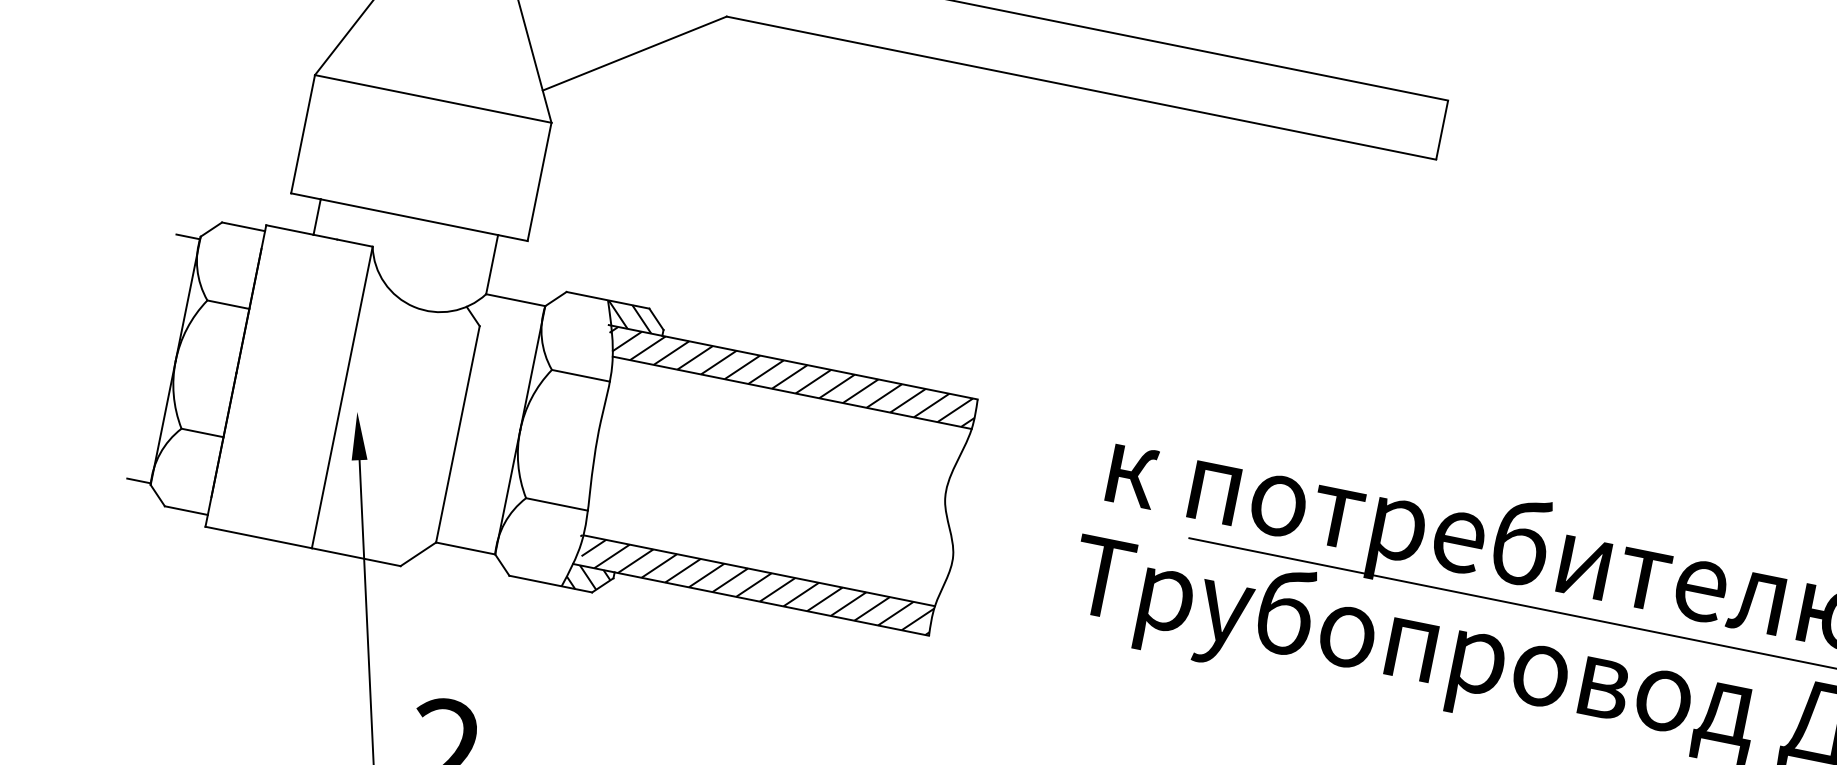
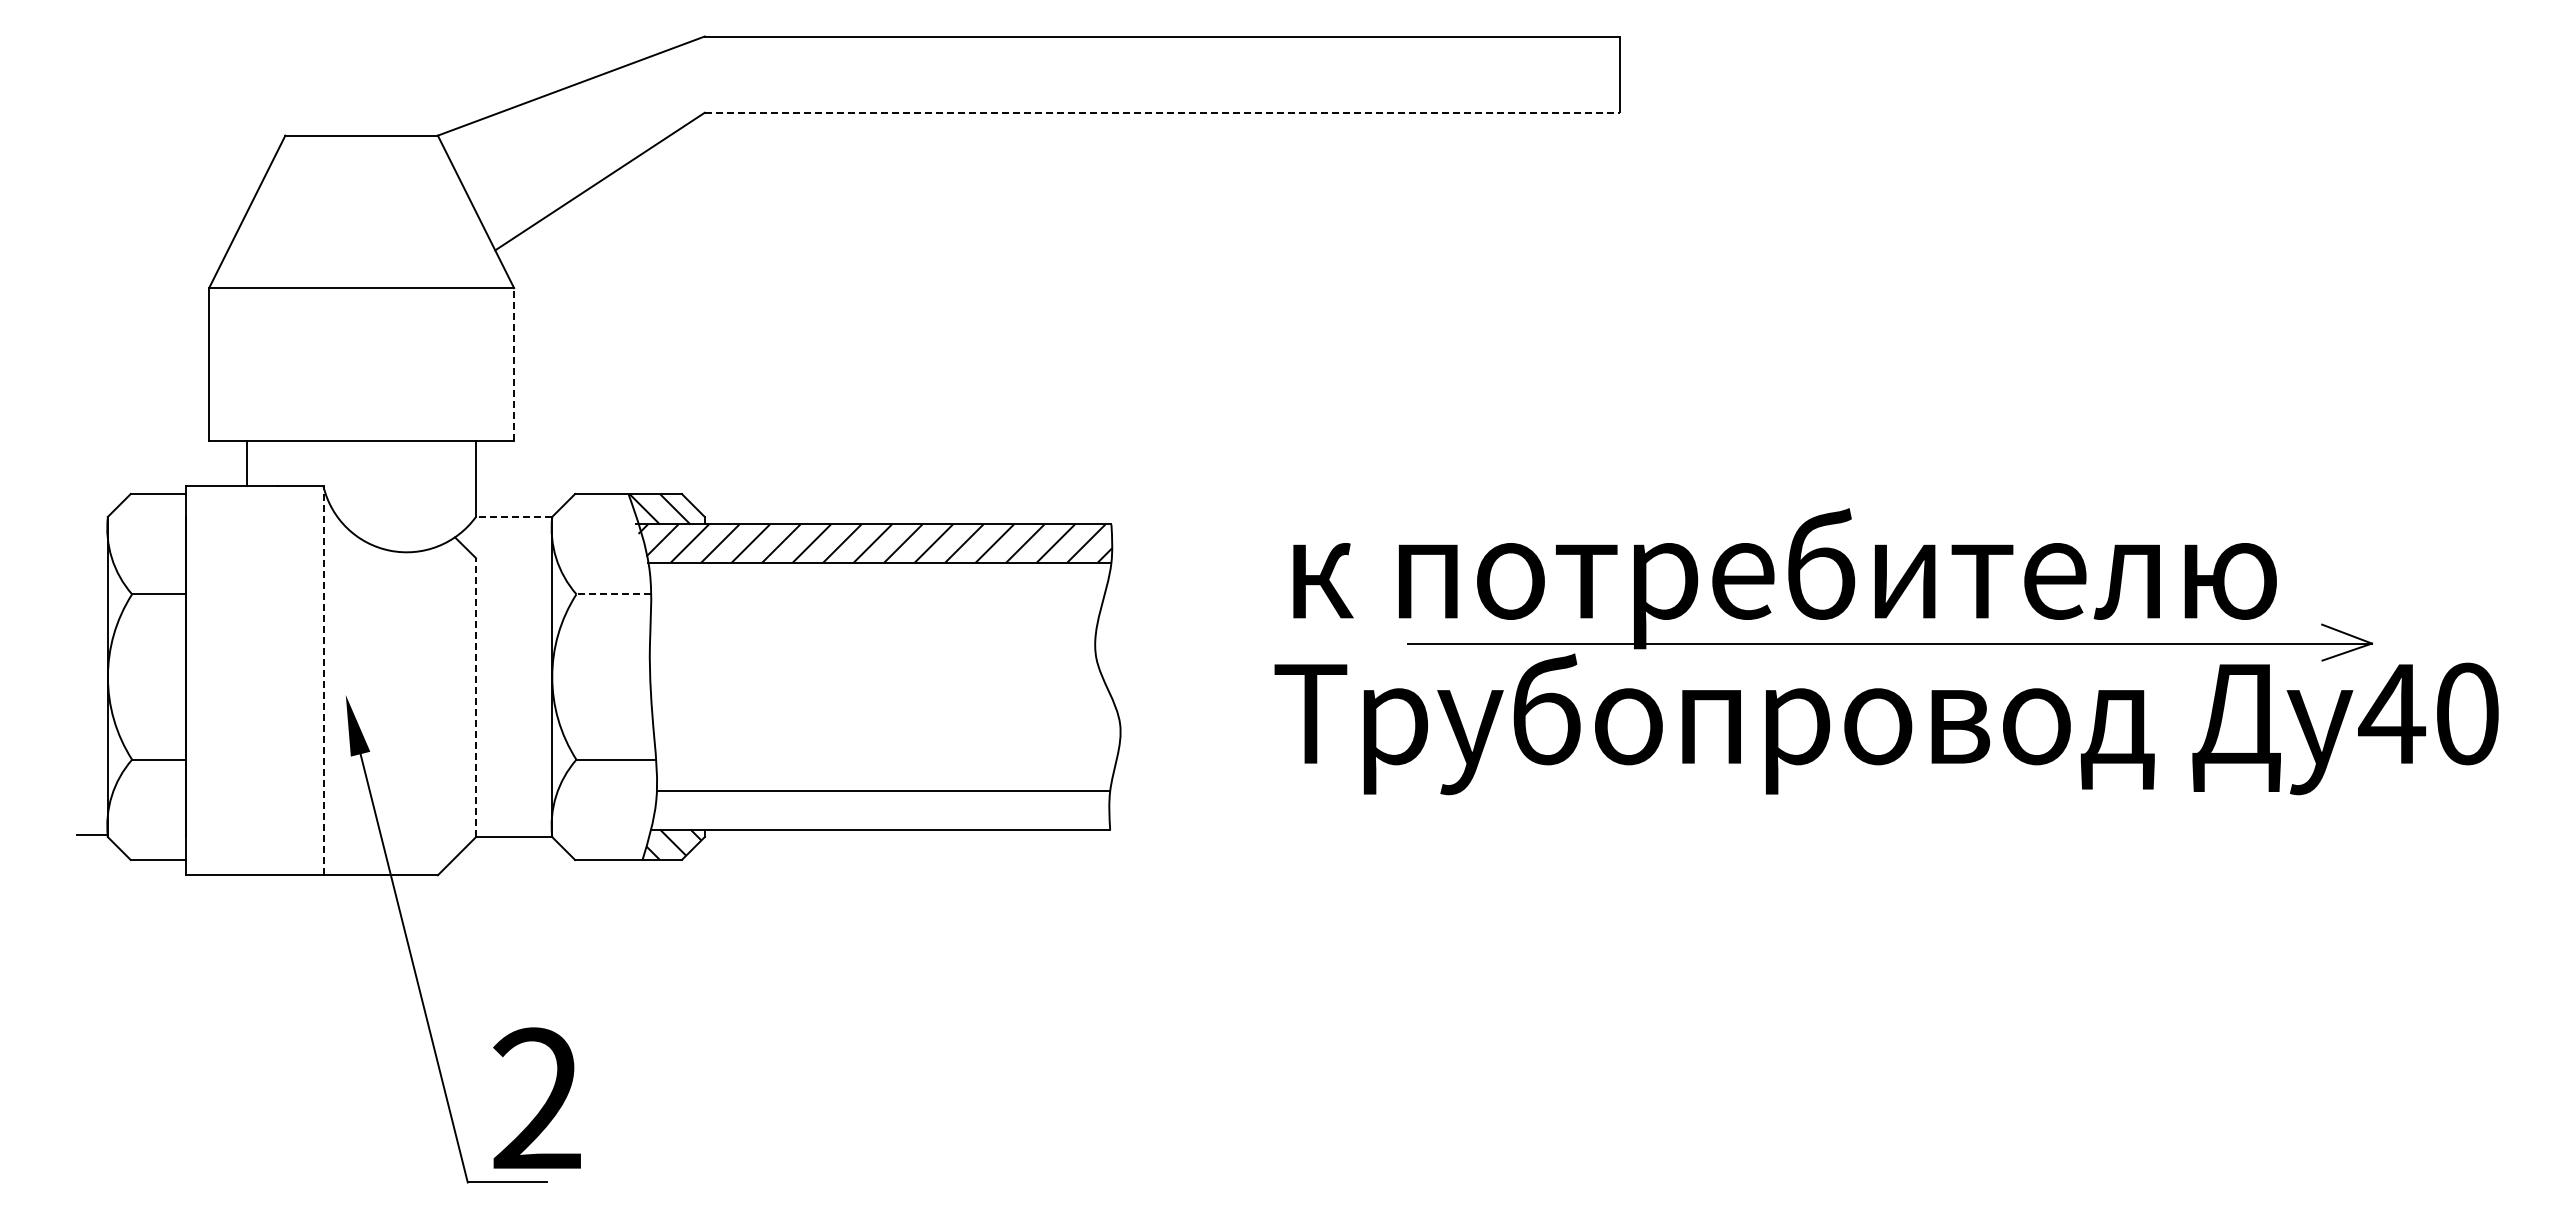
line: (1081, 87) -> (1162, 112), solid -> dashed
line: (540, 181) -> (514, 363), solid -> dashed
line: (188, 237) -> (92, 520), removed
line: (515, 299) -> (513, 516), solid -> dashed
line: (580, 375) -> (613, 594), solid -> dashed
line: (342, 397) -> (323, 680), solid -> dashed
line: (458, 434) -> (476, 697), solid -> dashed
hatch: (754, 585) -> (881, 810), removed

